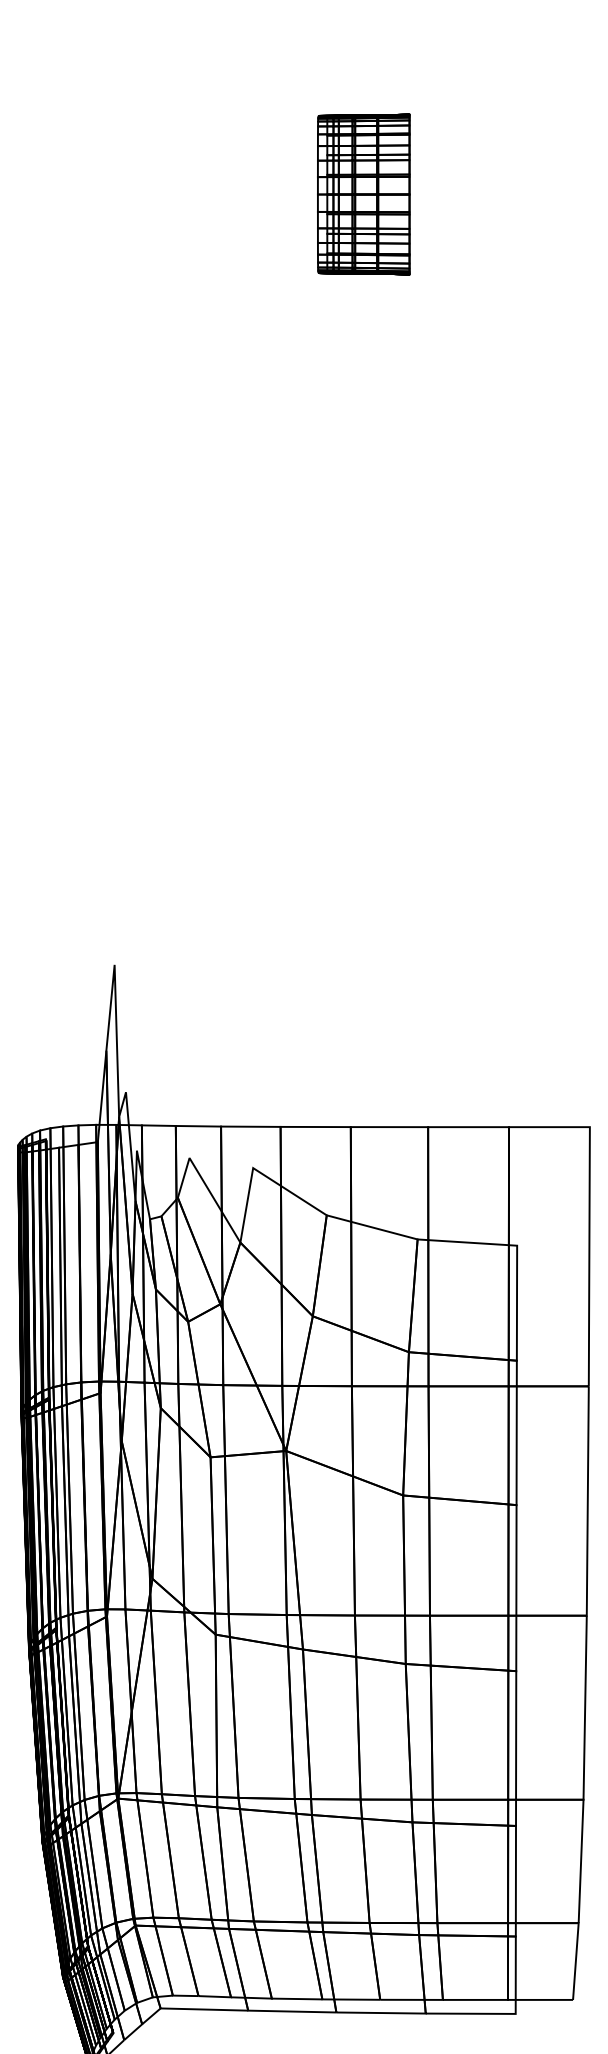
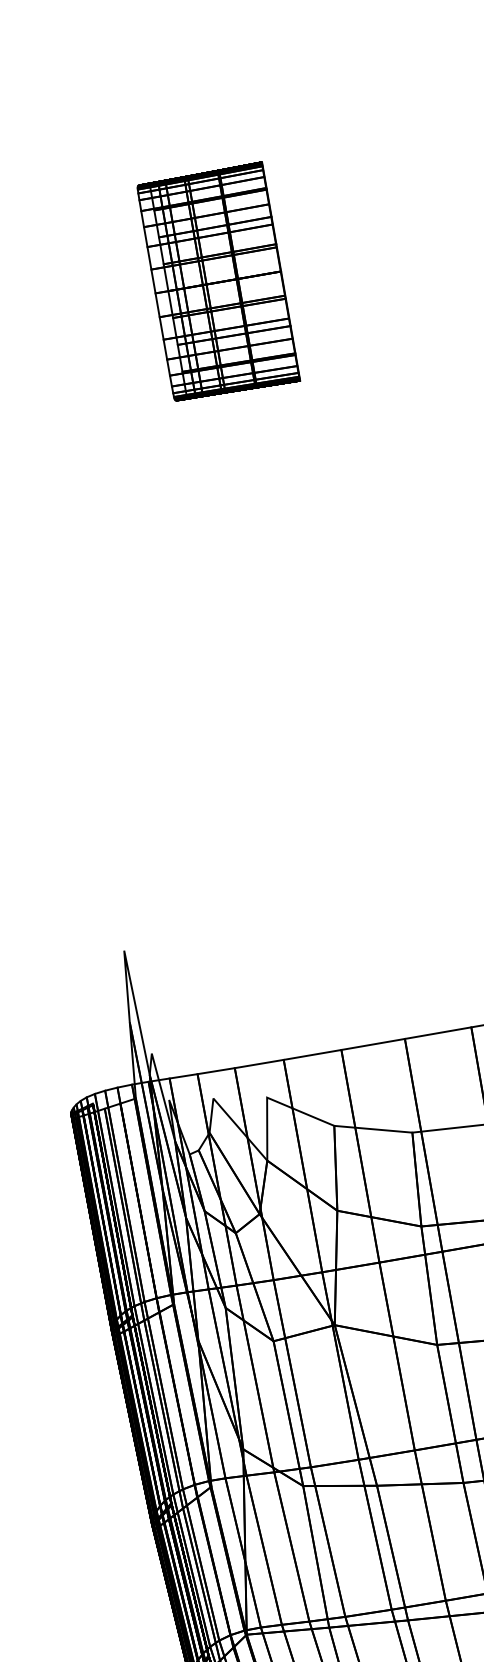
part: (363, 194) -> (218, 282), size x1.67

